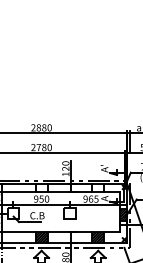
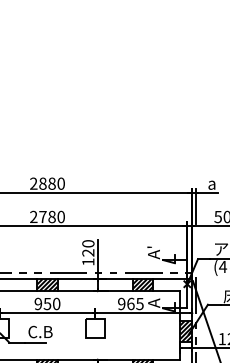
hatch: (41, 187) -> (47, 284), added
hatch: (98, 187) -> (143, 284), added

